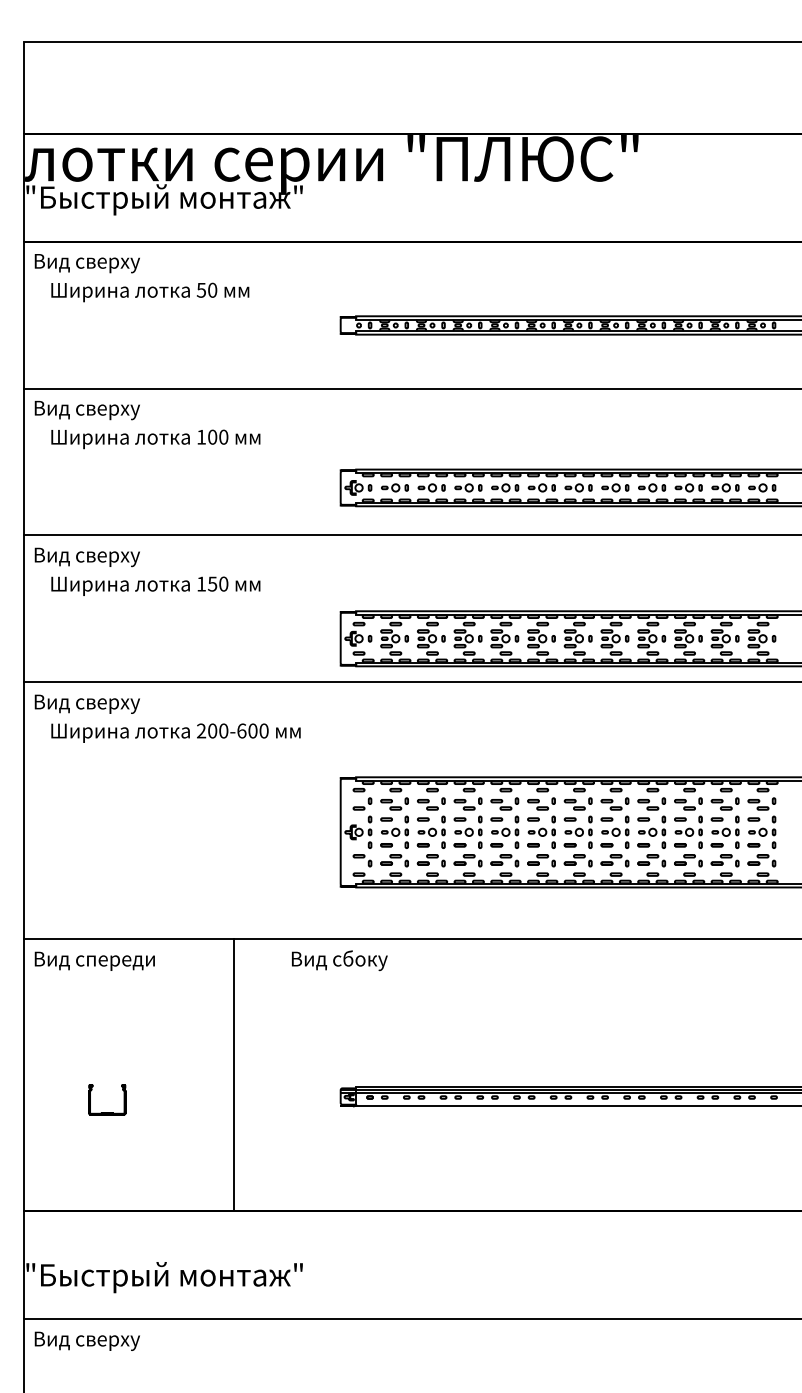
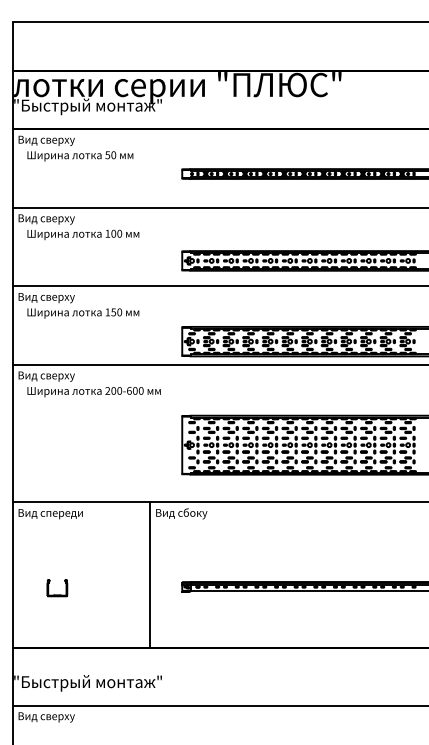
line: (234, 1074) -> (150, 574), moved

